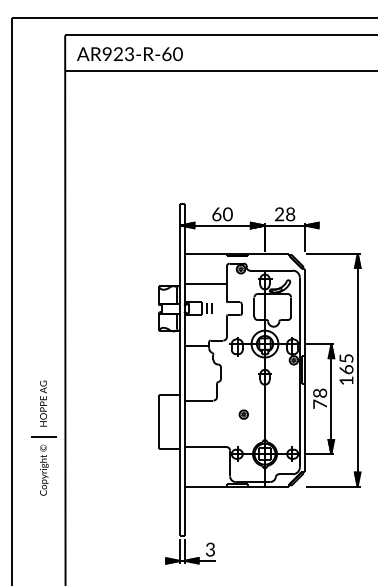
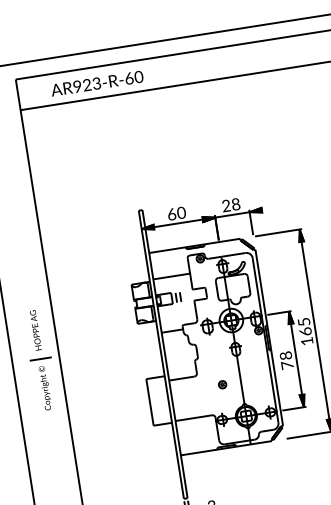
text: (129, 54) -> (96, 83), moved
part: (43, 437) -> (40, 359), moved

